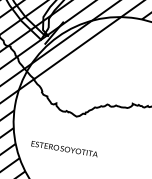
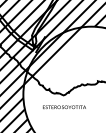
text: (64, 149) -> (64, 107), moved

